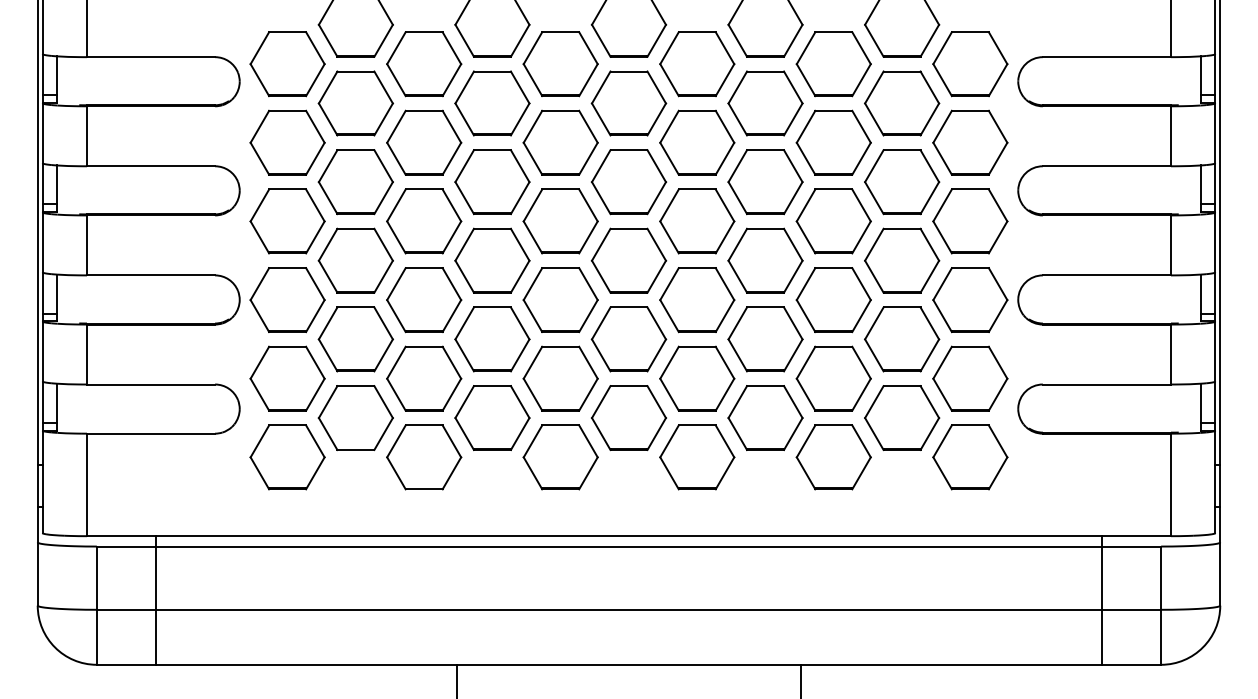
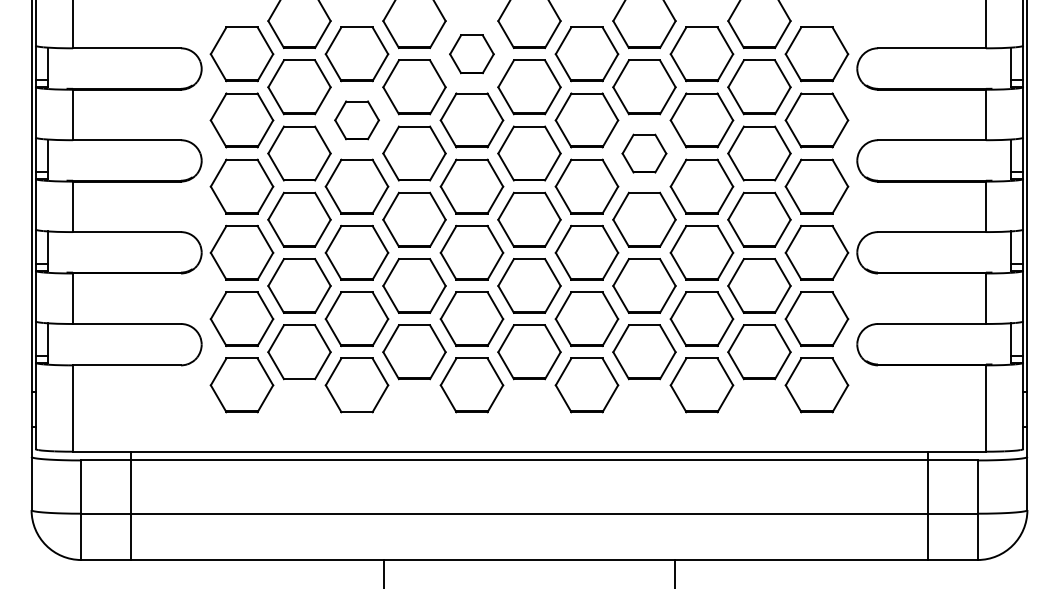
part: (560, 64) -> (471, 54), size x0.7
part: (424, 142) -> (357, 120), size x0.7
part: (765, 182) -> (644, 153), size x0.7

